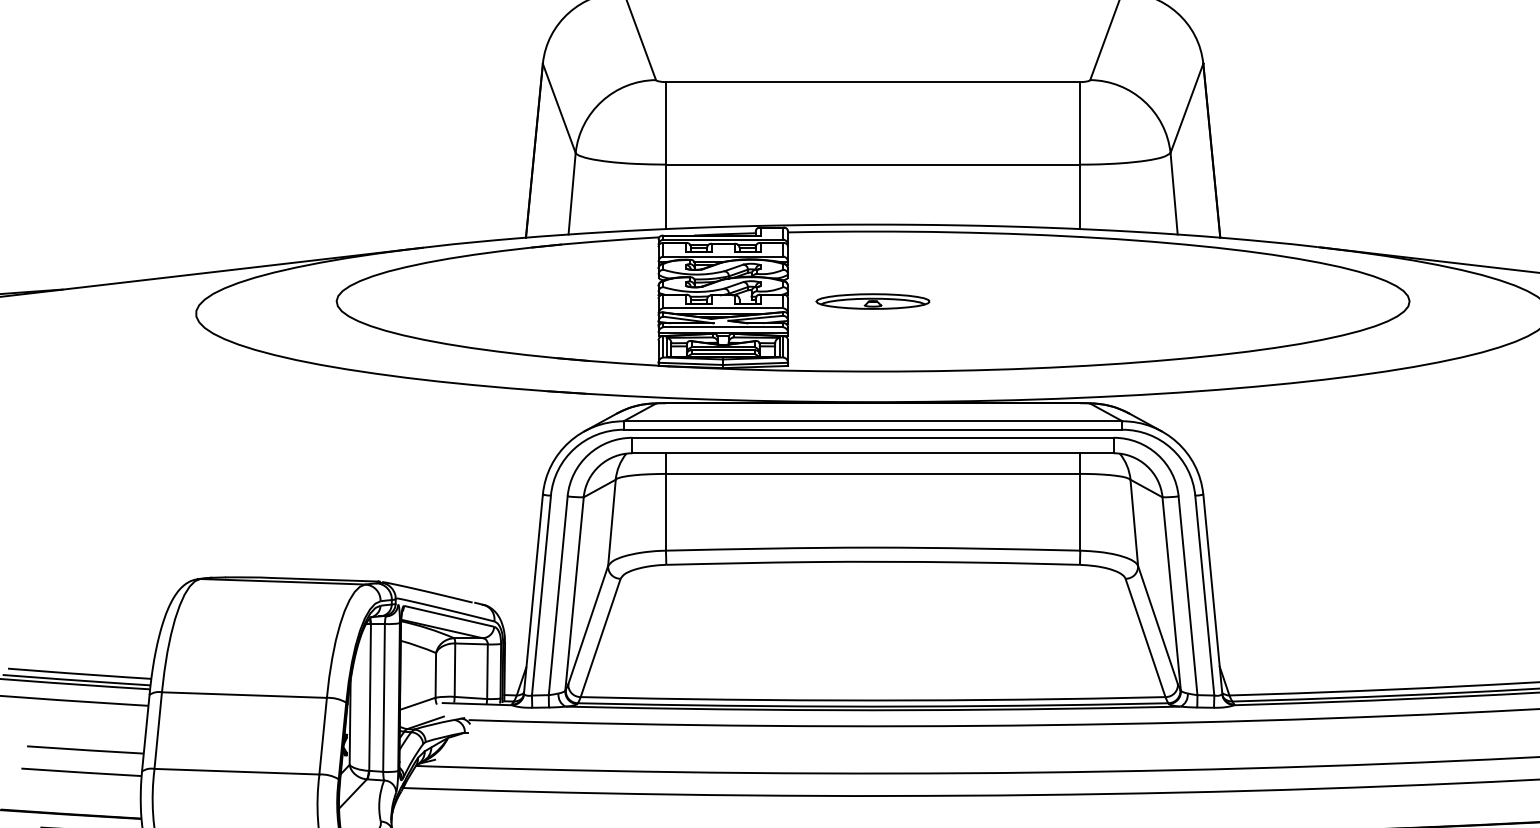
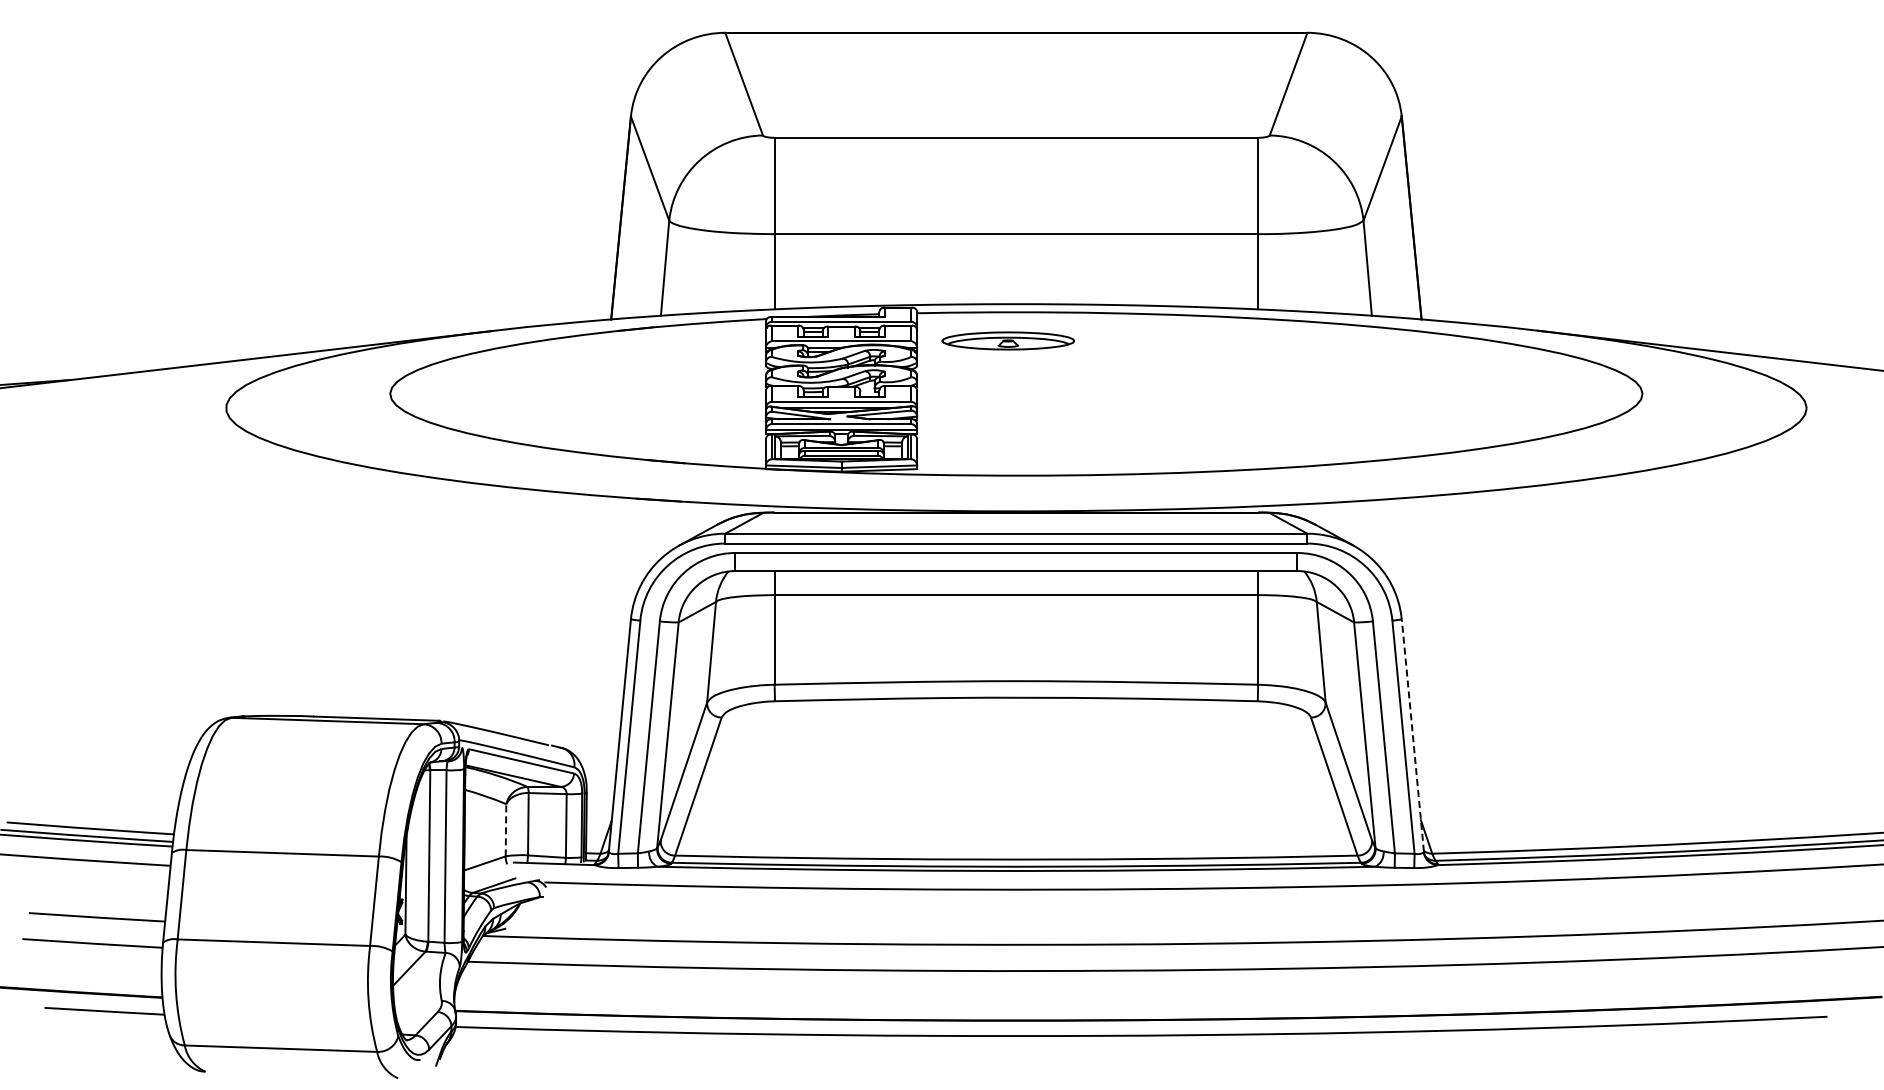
part: (872, 301) -> (1007, 340), moved
line: (1212, 594) -> (1412, 735), solid -> dashed
line: (436, 674) -> (506, 829), solid -> dashed

